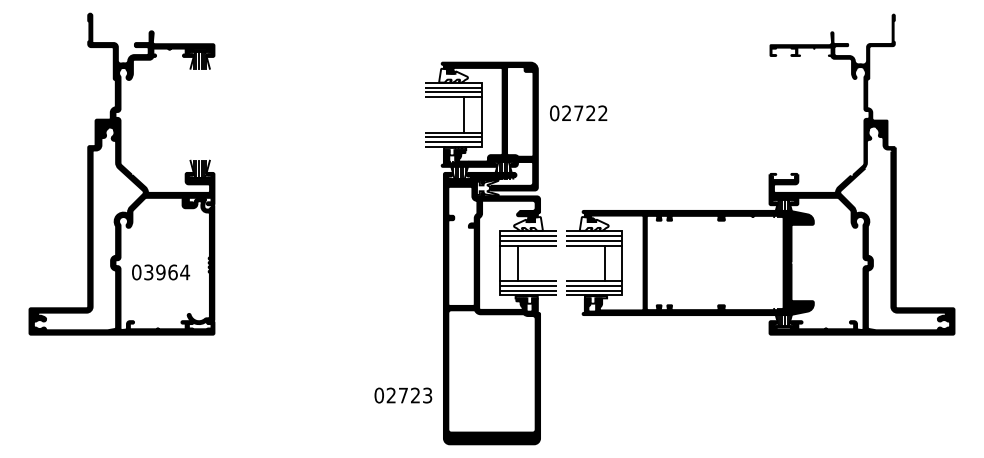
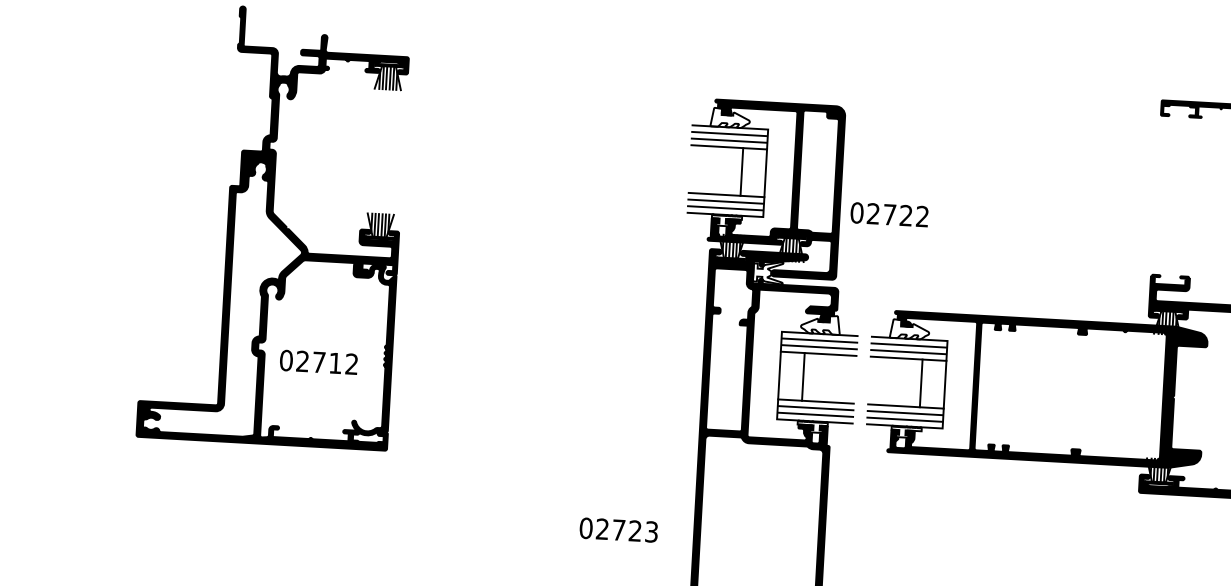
text: (578, 113) -> (889, 215), moved
text: (167, 272) -> (328, 362), 03964 -> 02712
text: (403, 395) -> (619, 530), moved

